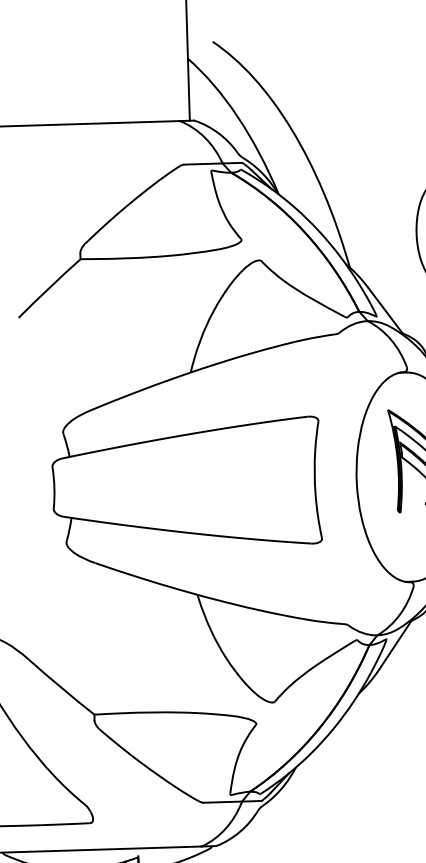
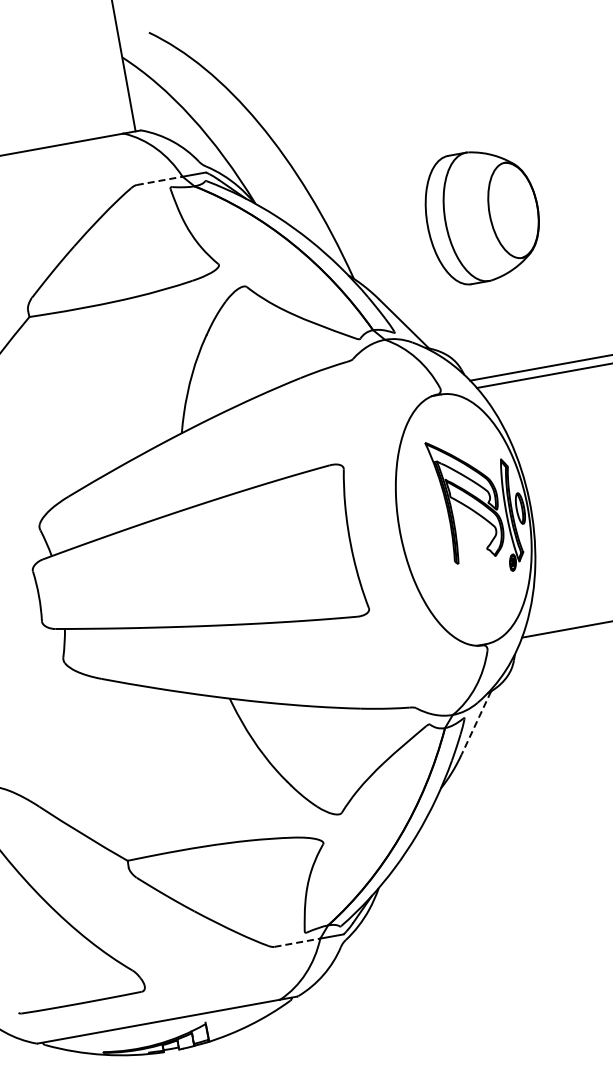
line: (204, 163) -> (160, 180), solid -> dashed
line: (395, 644) -> (476, 722), solid -> dashed
line: (223, 801) -> (297, 942), solid -> dashed

